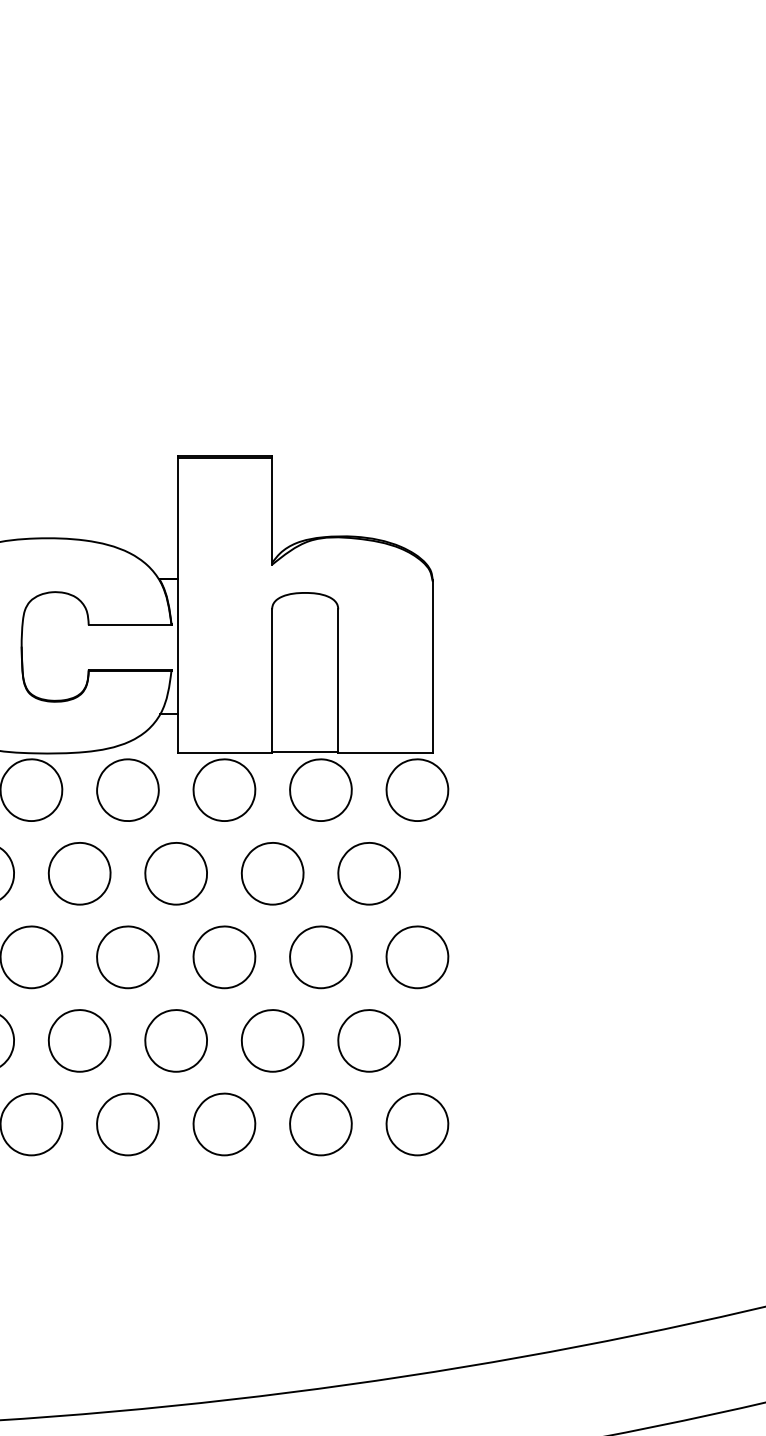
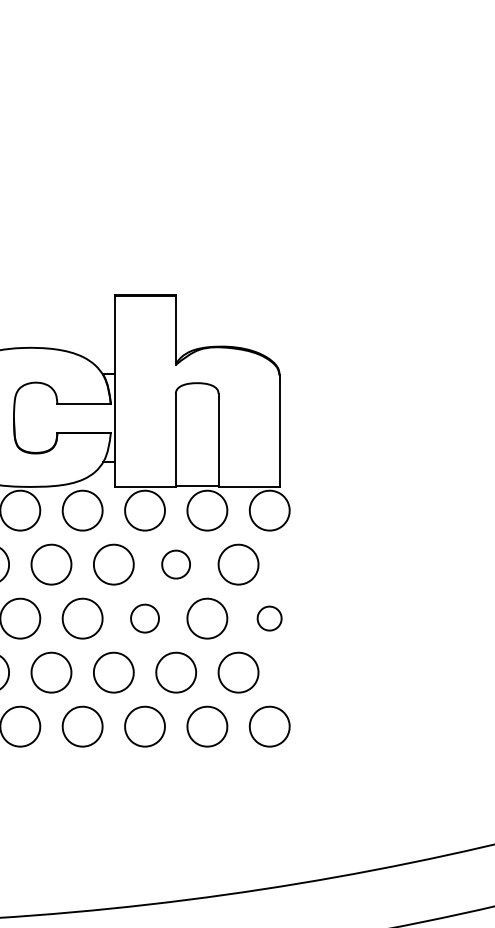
part: (271, 873) -> (175, 564), size x0.7
part: (223, 957) -> (144, 618), size x0.7
part: (417, 957) -> (269, 618), size x0.6

